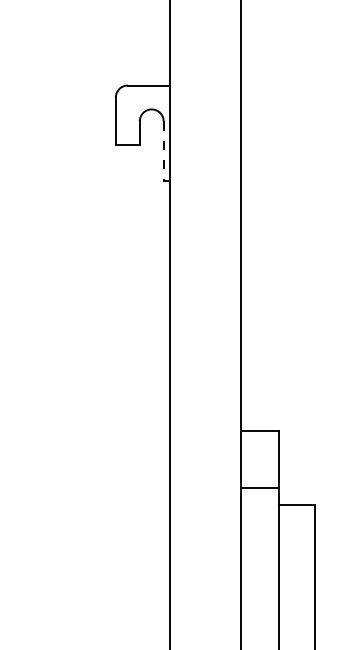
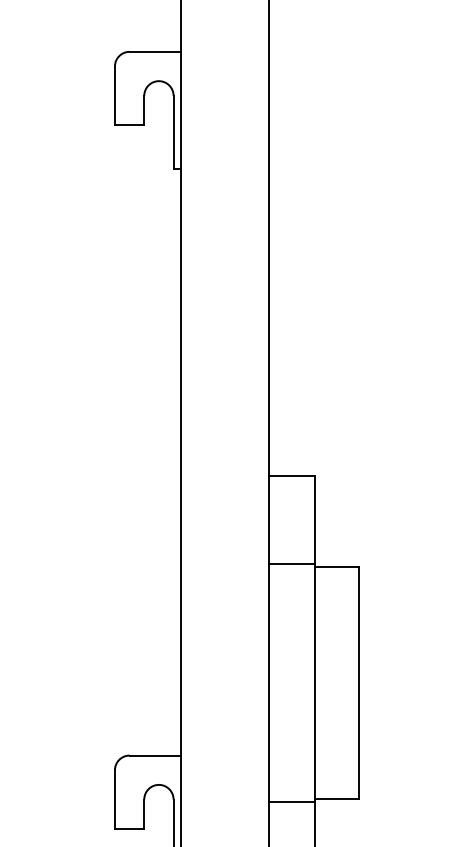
line: (163, 151) -> (173, 132), dashed -> solid
line: (259, 487) -> (291, 563), moved

